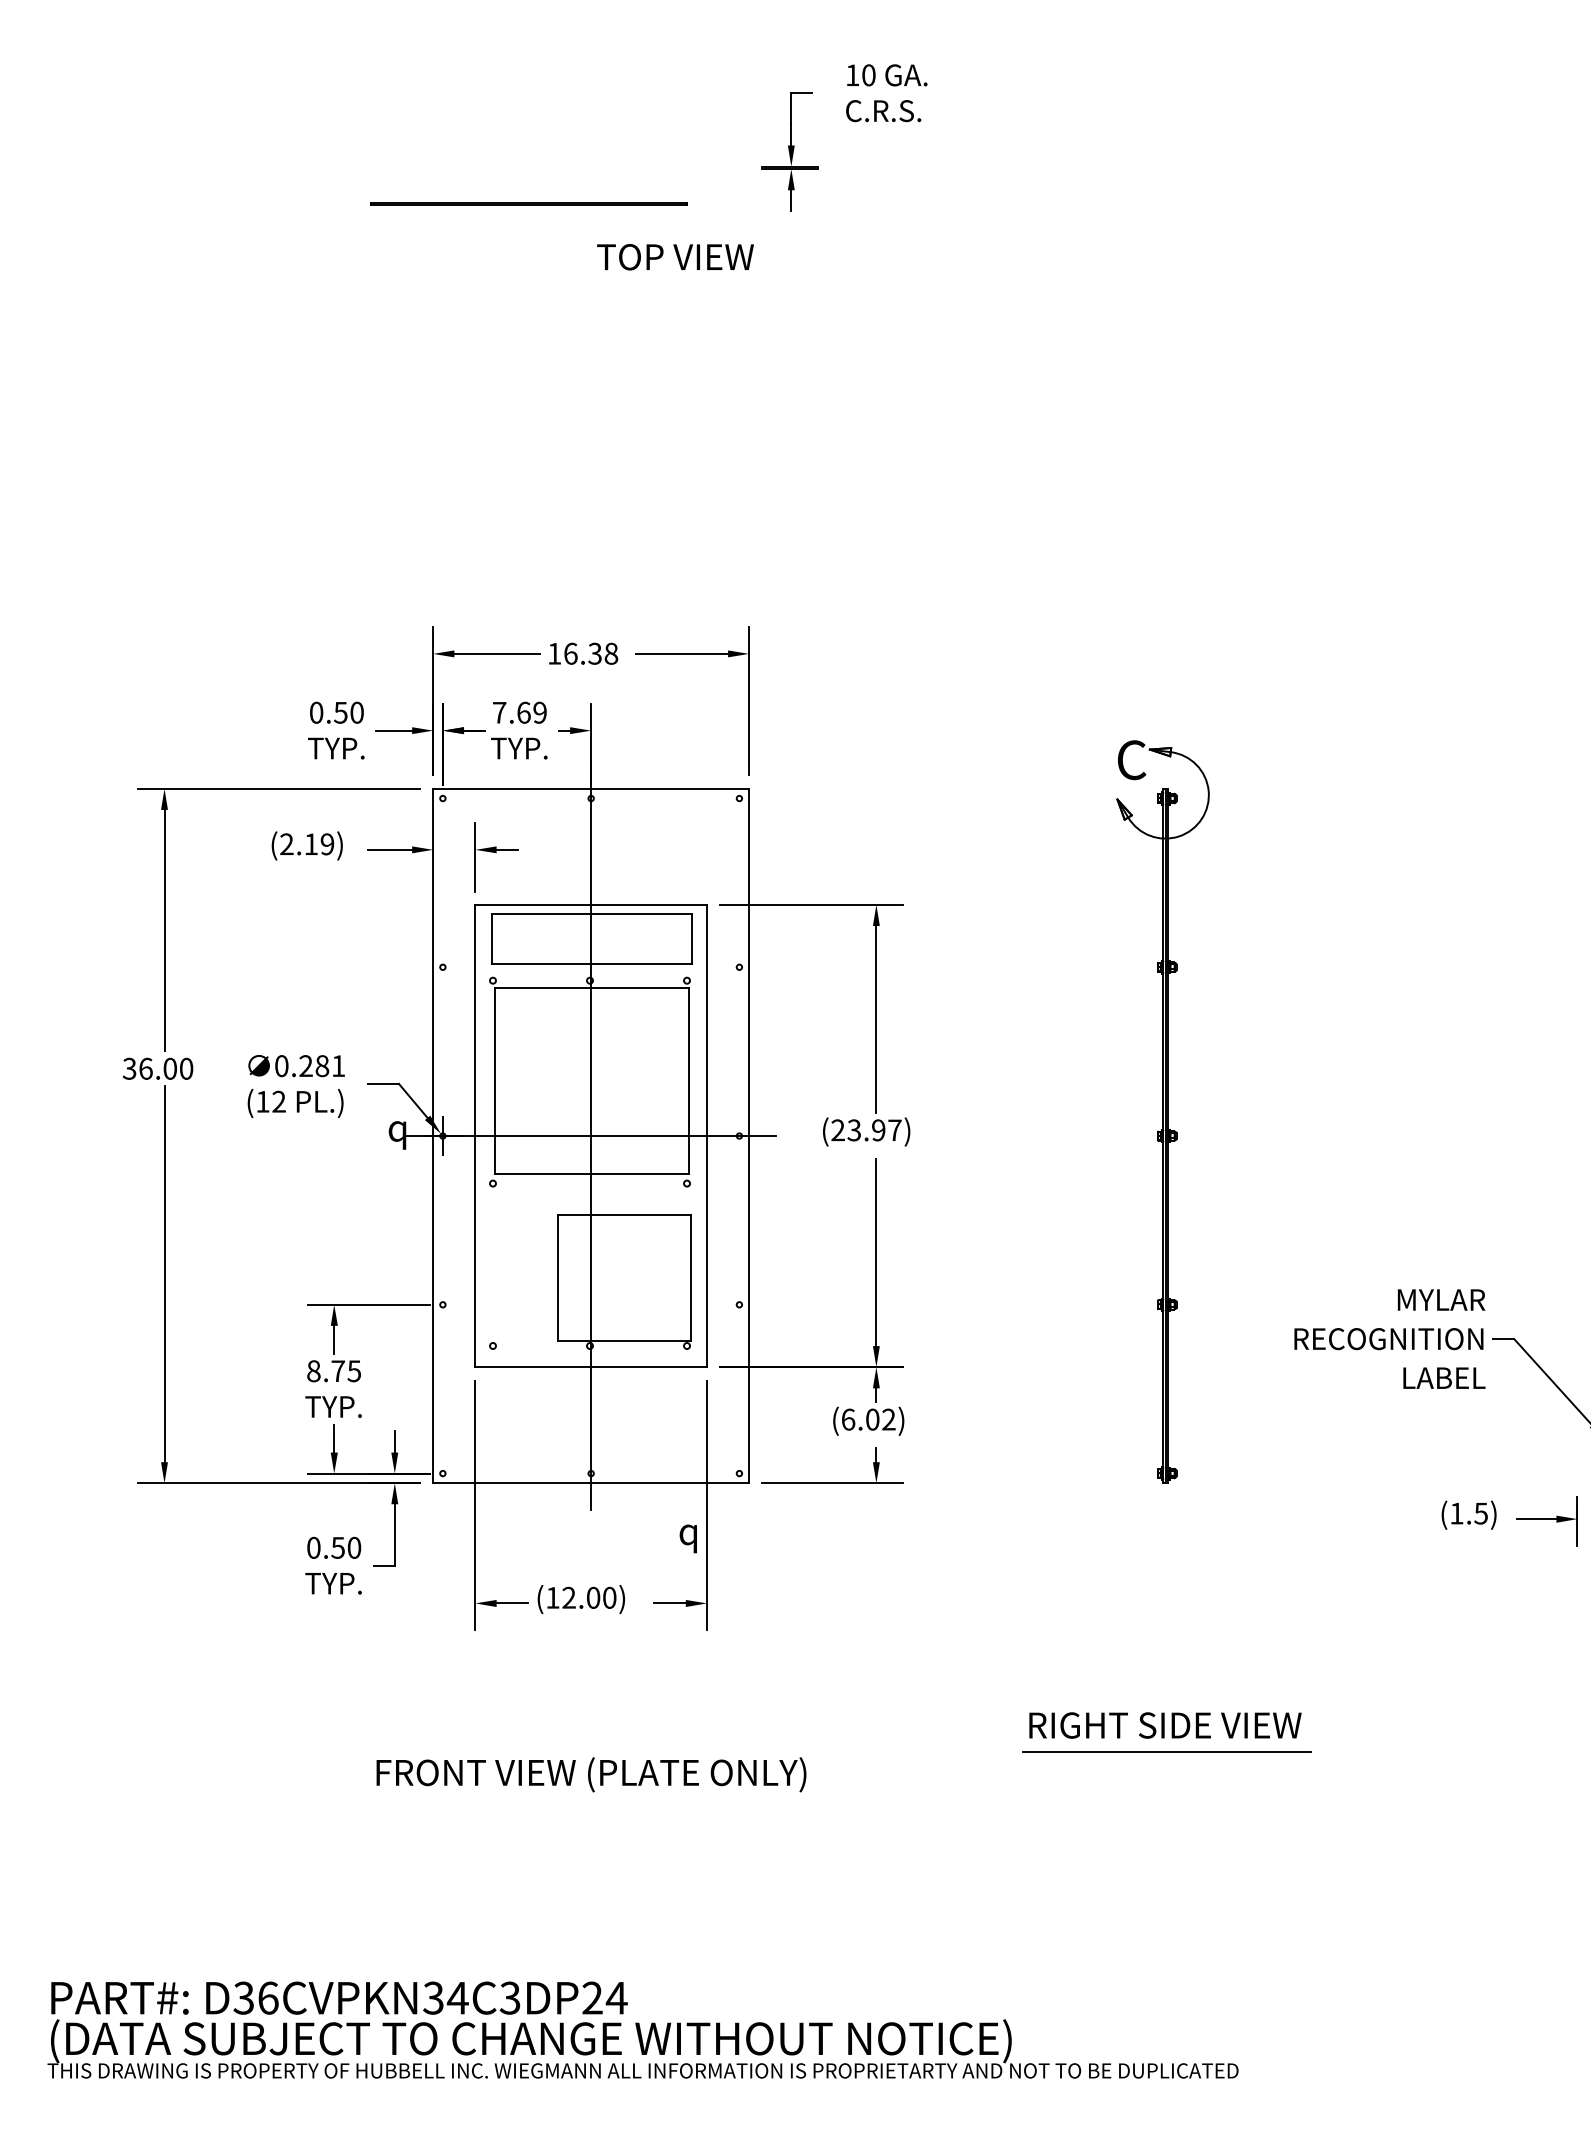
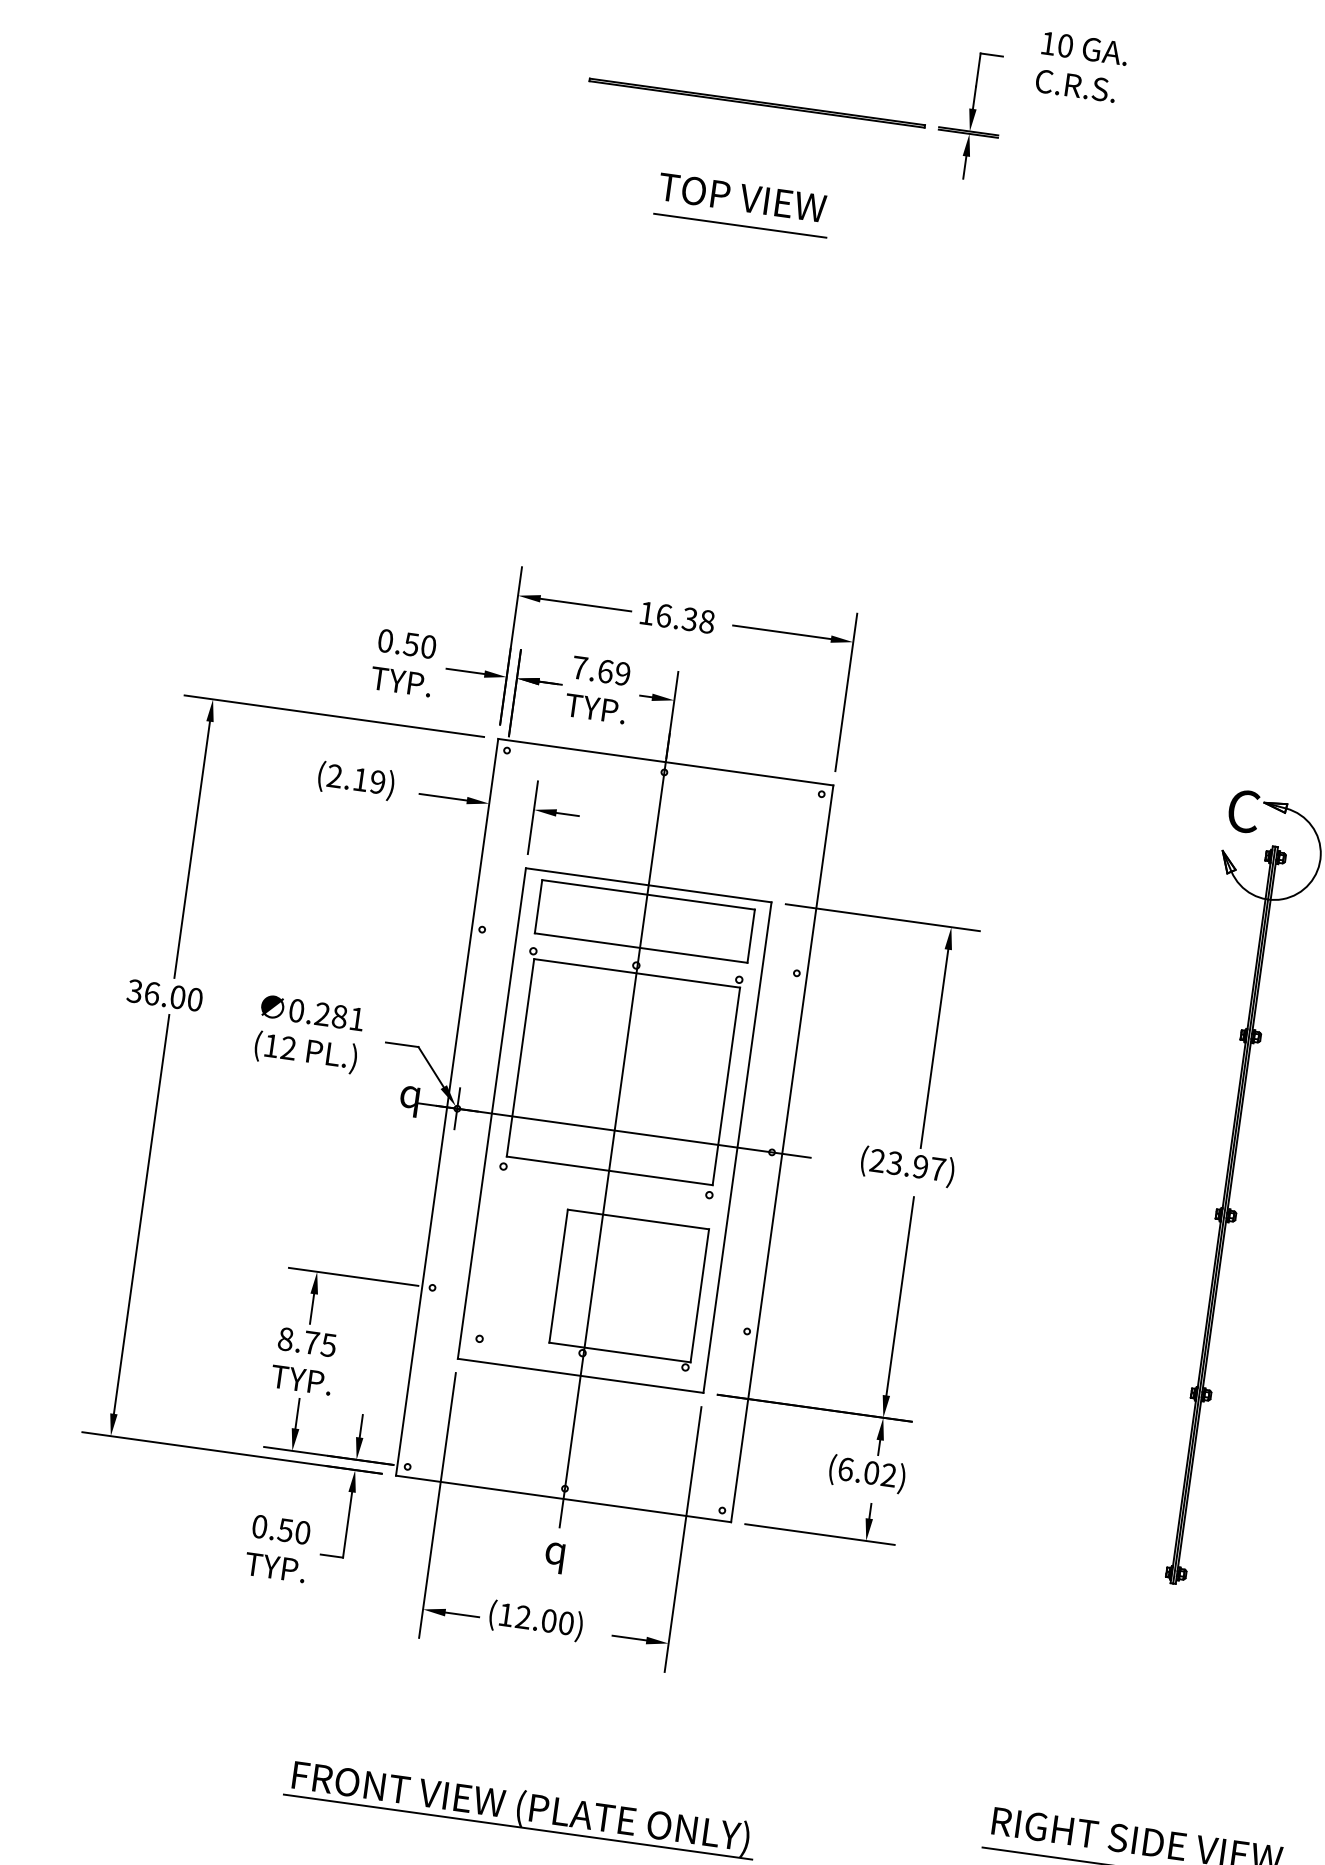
line: (528, 203) -> (756, 102), moved
text: (675, 257) -> (742, 198), moved
line: (591, 283) -> (740, 225), added
text: (687, 1538) -> (553, 1557), moved
line: (590, 1792) -> (517, 1827), added

